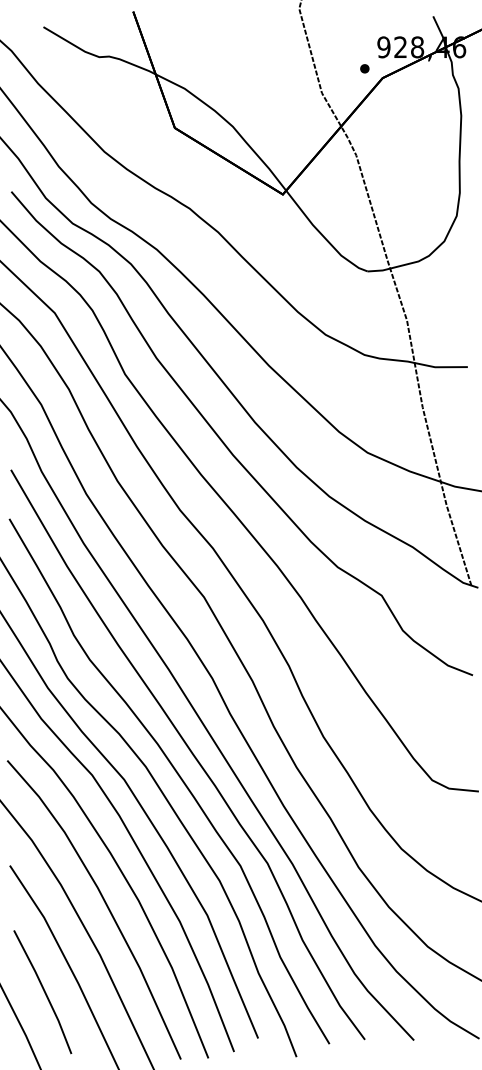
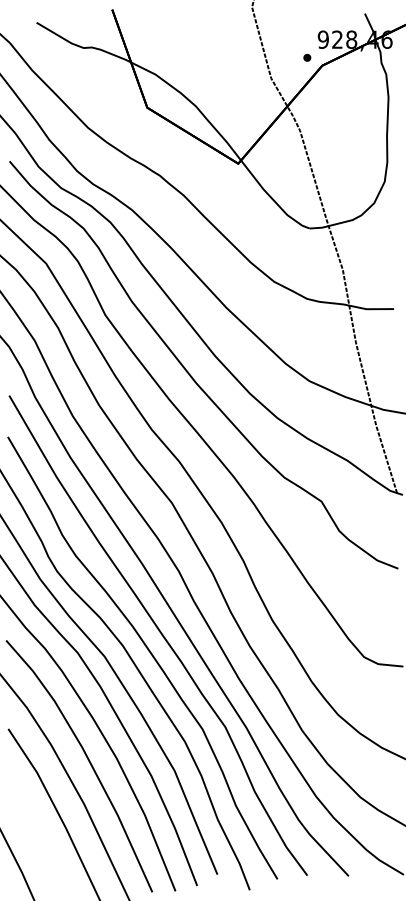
line: (43, 991) -> (36, 835), removed

